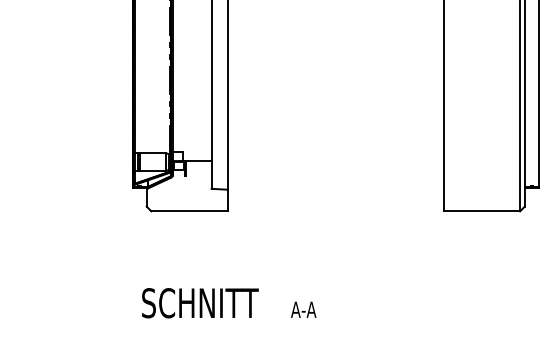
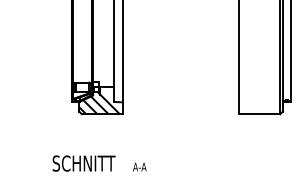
hatch: (184, 189) -> (99, 102), added
text: (228, 303) -> (99, 163), moved

